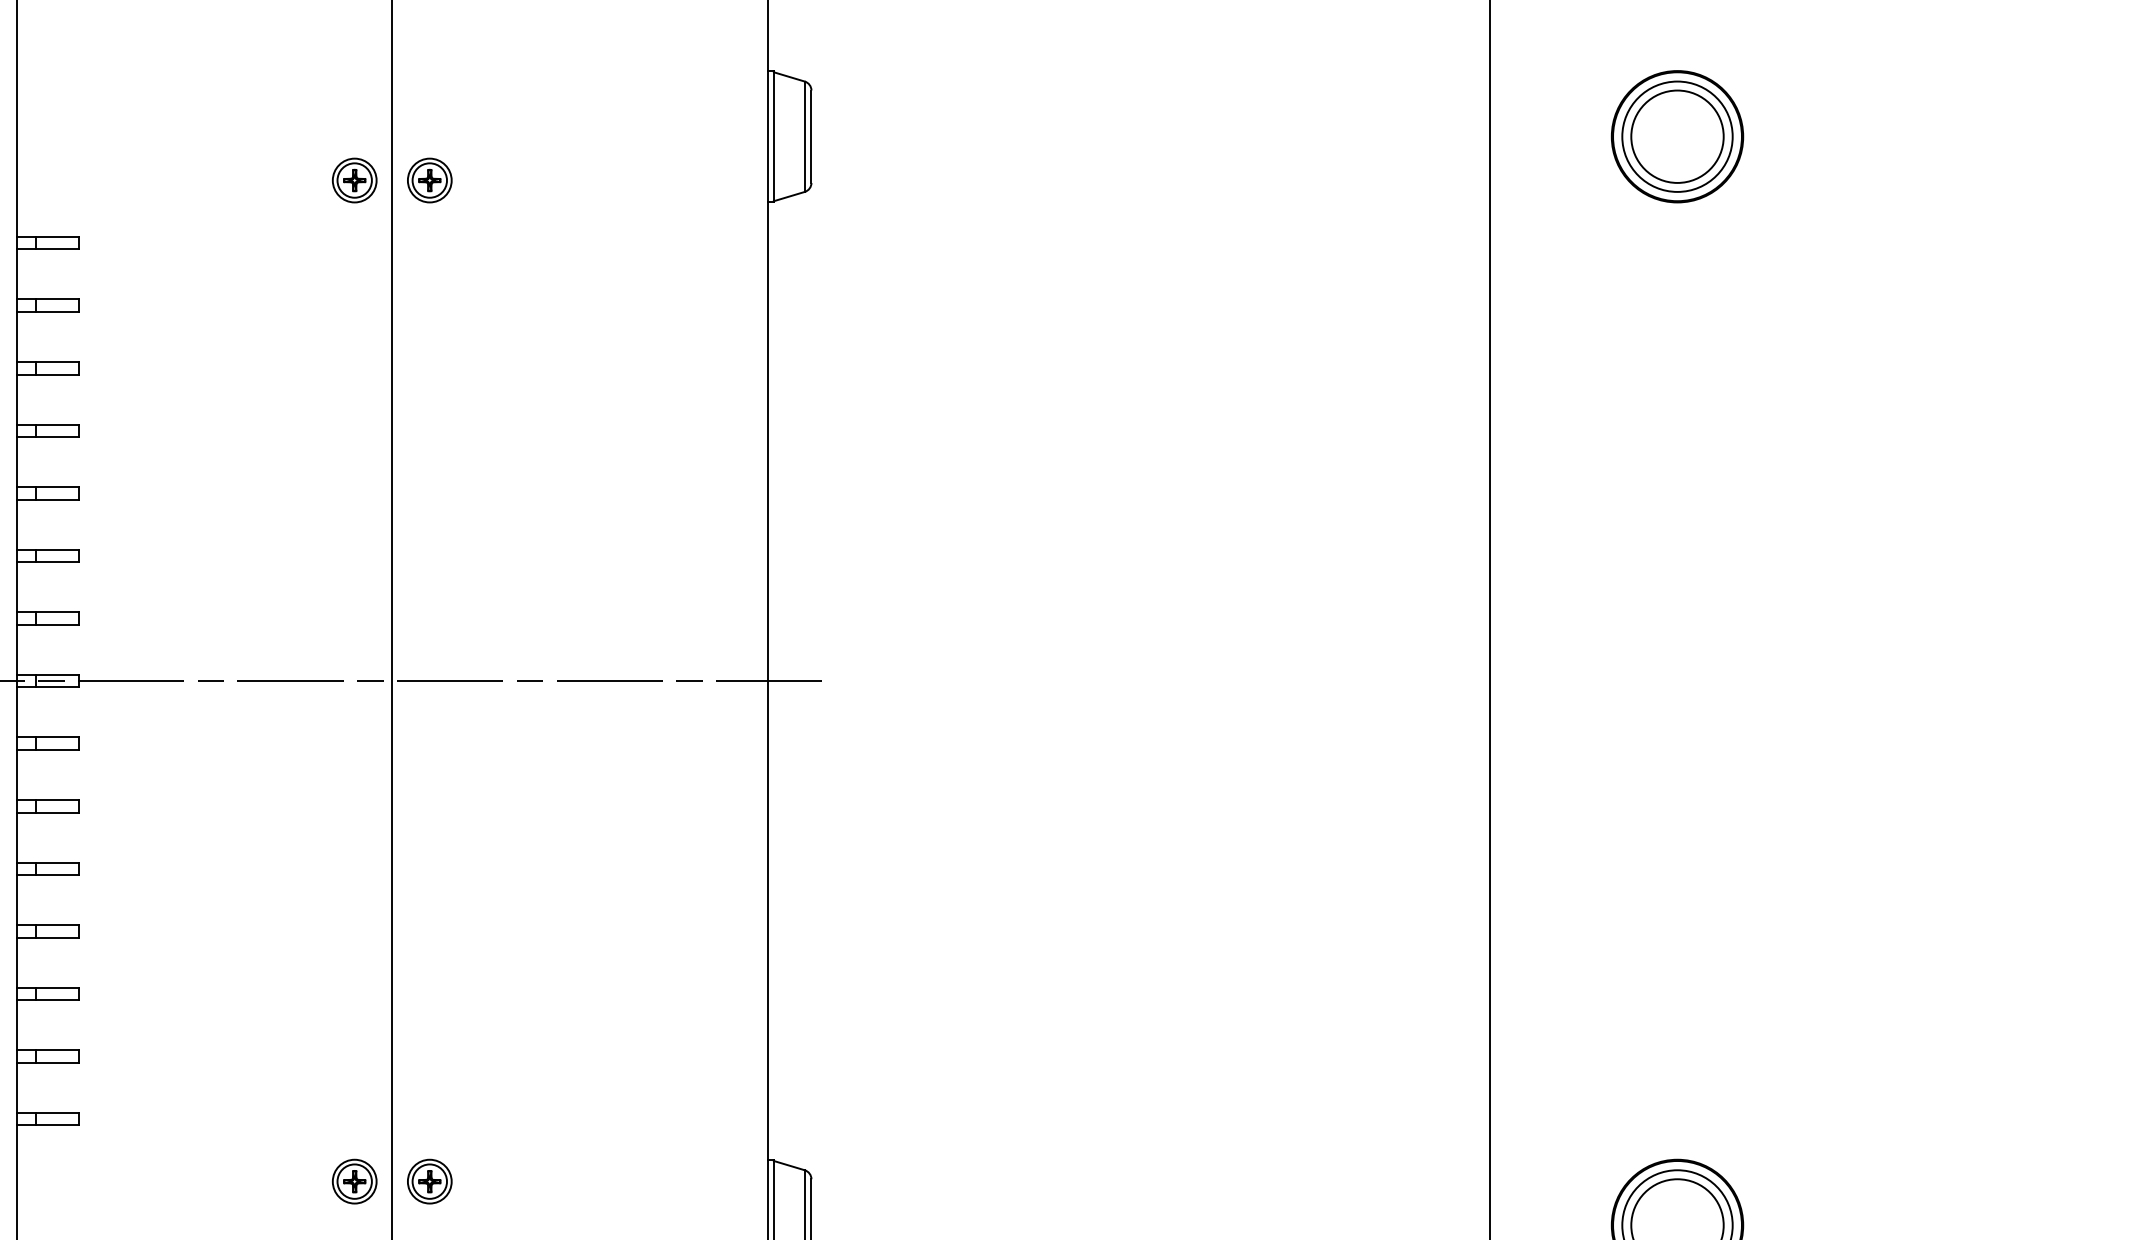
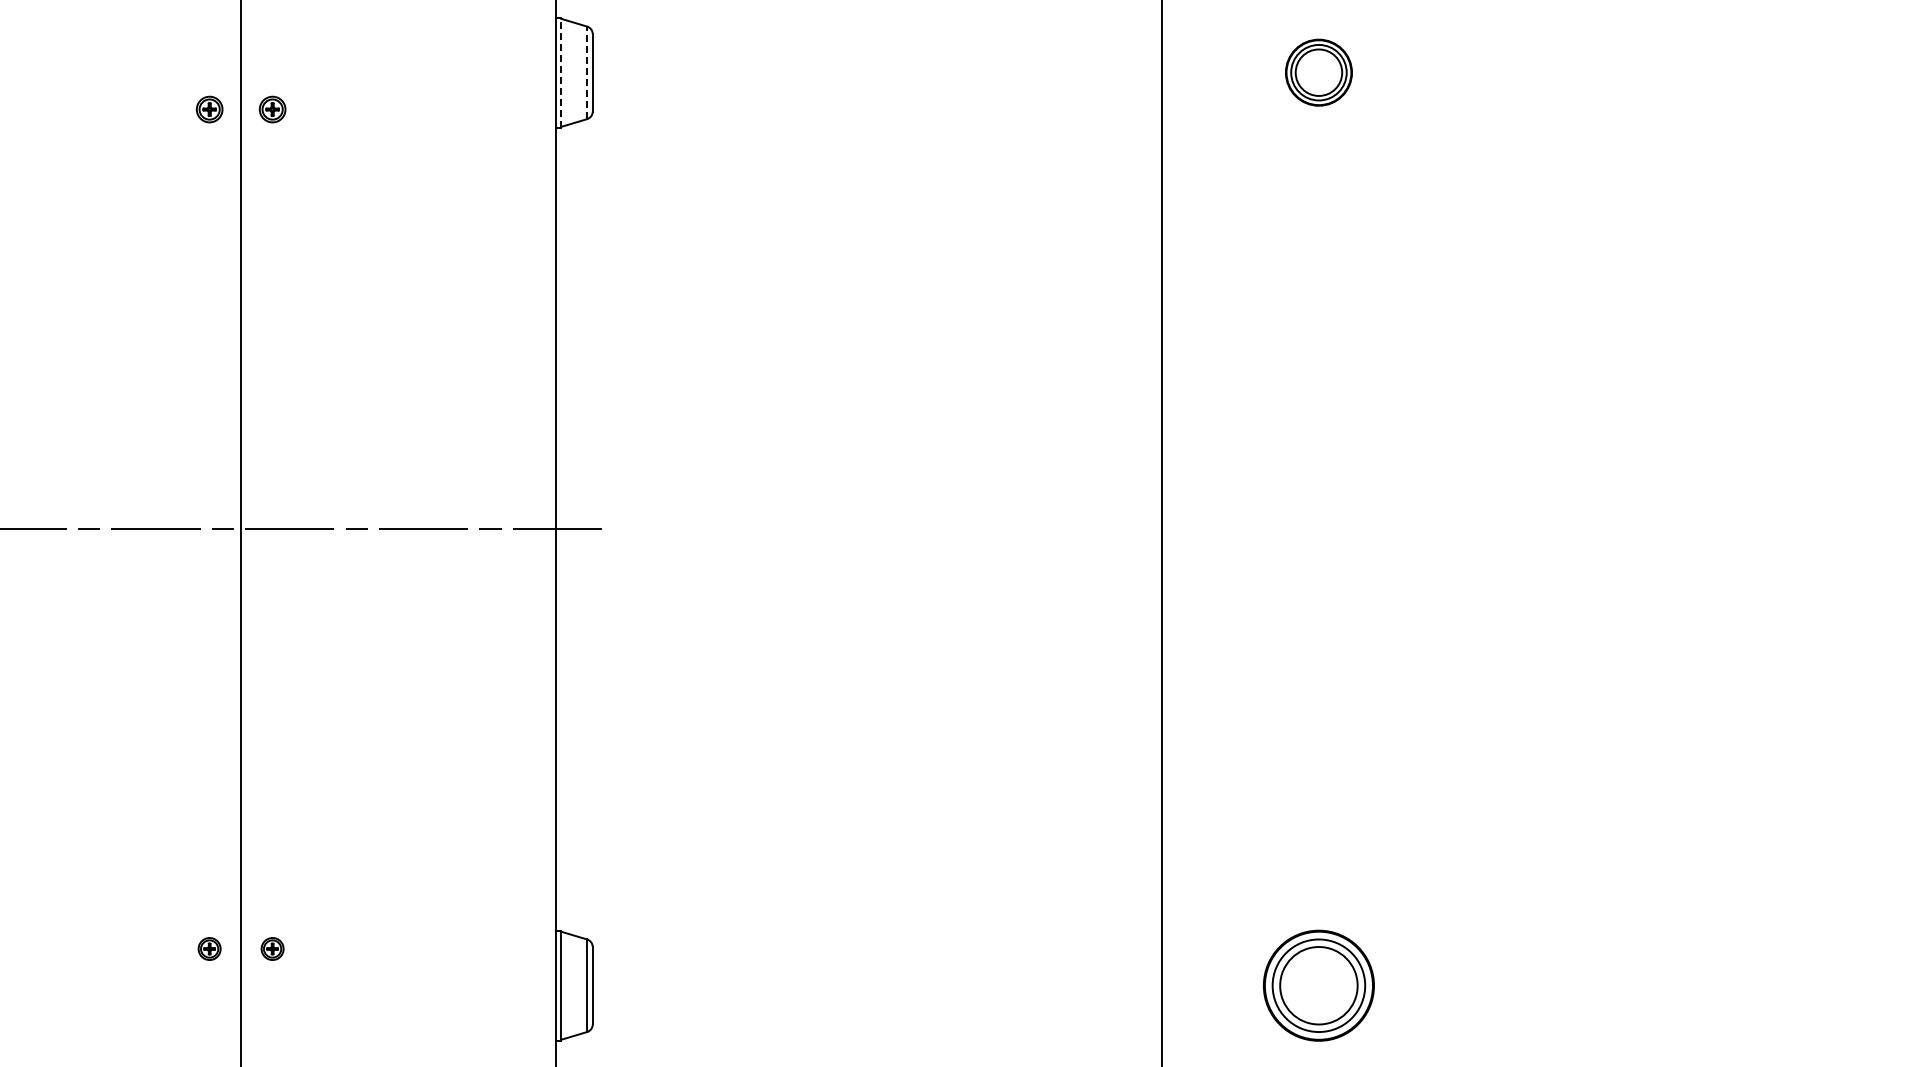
line: (774, 136) -> (561, 72), solid -> dashed
line: (805, 136) -> (587, 72), solid -> dashed
part: (1677, 136) -> (1318, 72), size x0.6
part: (354, 180) -> (209, 109), size x0.7
part: (429, 180) -> (272, 109), size x0.7
part: (354, 1181) -> (209, 948), size x0.6
part: (429, 1181) -> (272, 948), size x0.6

